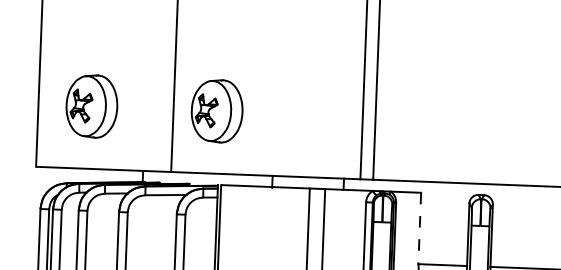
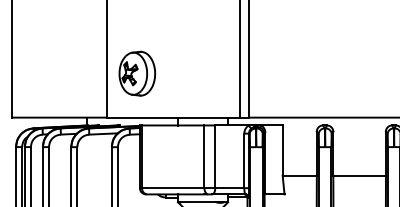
part: (92, 106) -> (49, 73), removed
line: (419, 229) -> (282, 151), dashed -> solid

